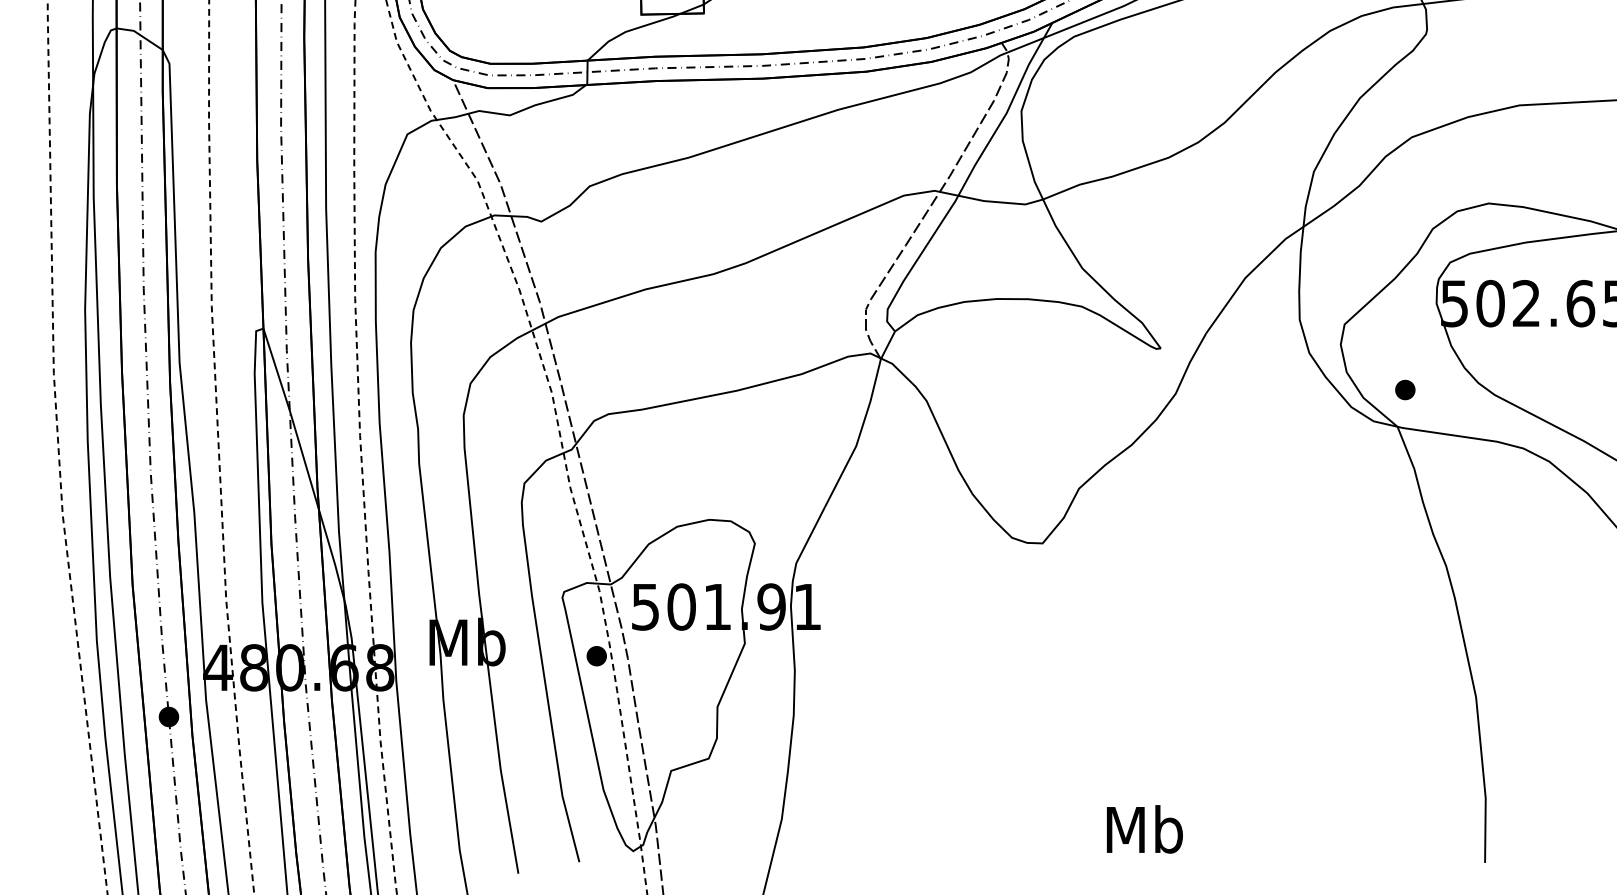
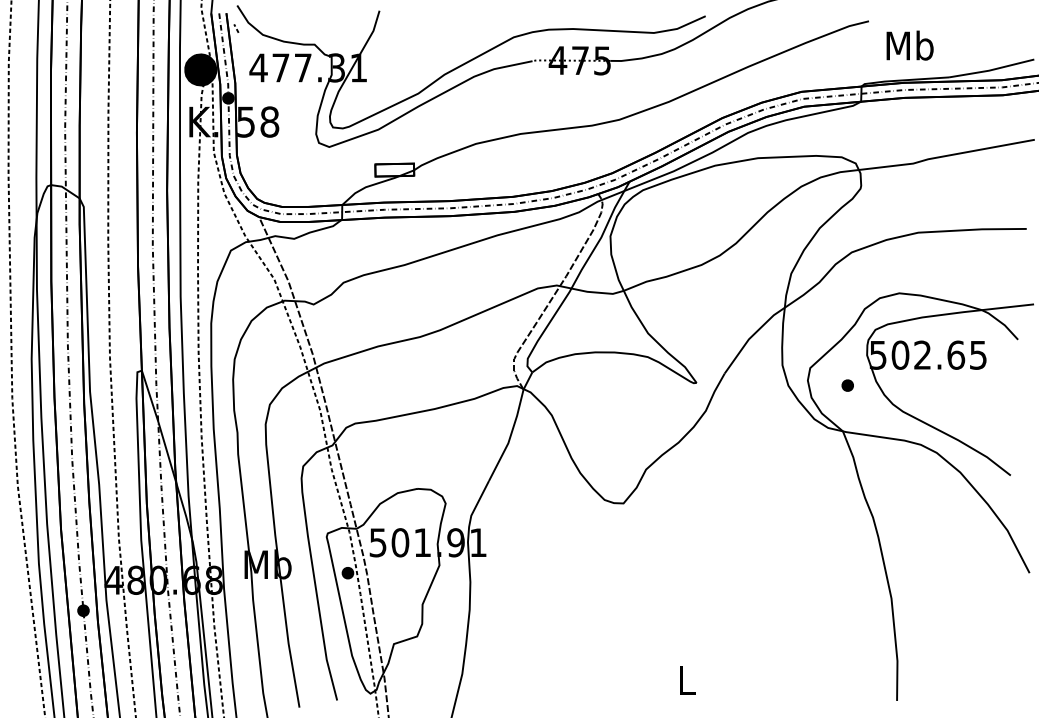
part: (1404, 389) -> (847, 385), moved
text: (1144, 829) -> (686, 680), Mb -> L

